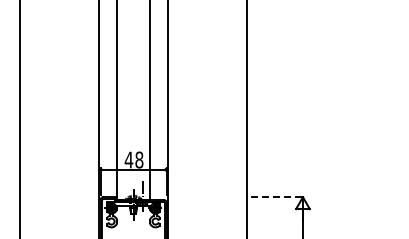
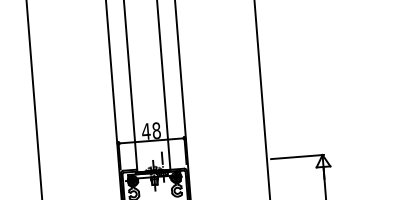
line: (277, 197) -> (297, 157), dashed -> solid

